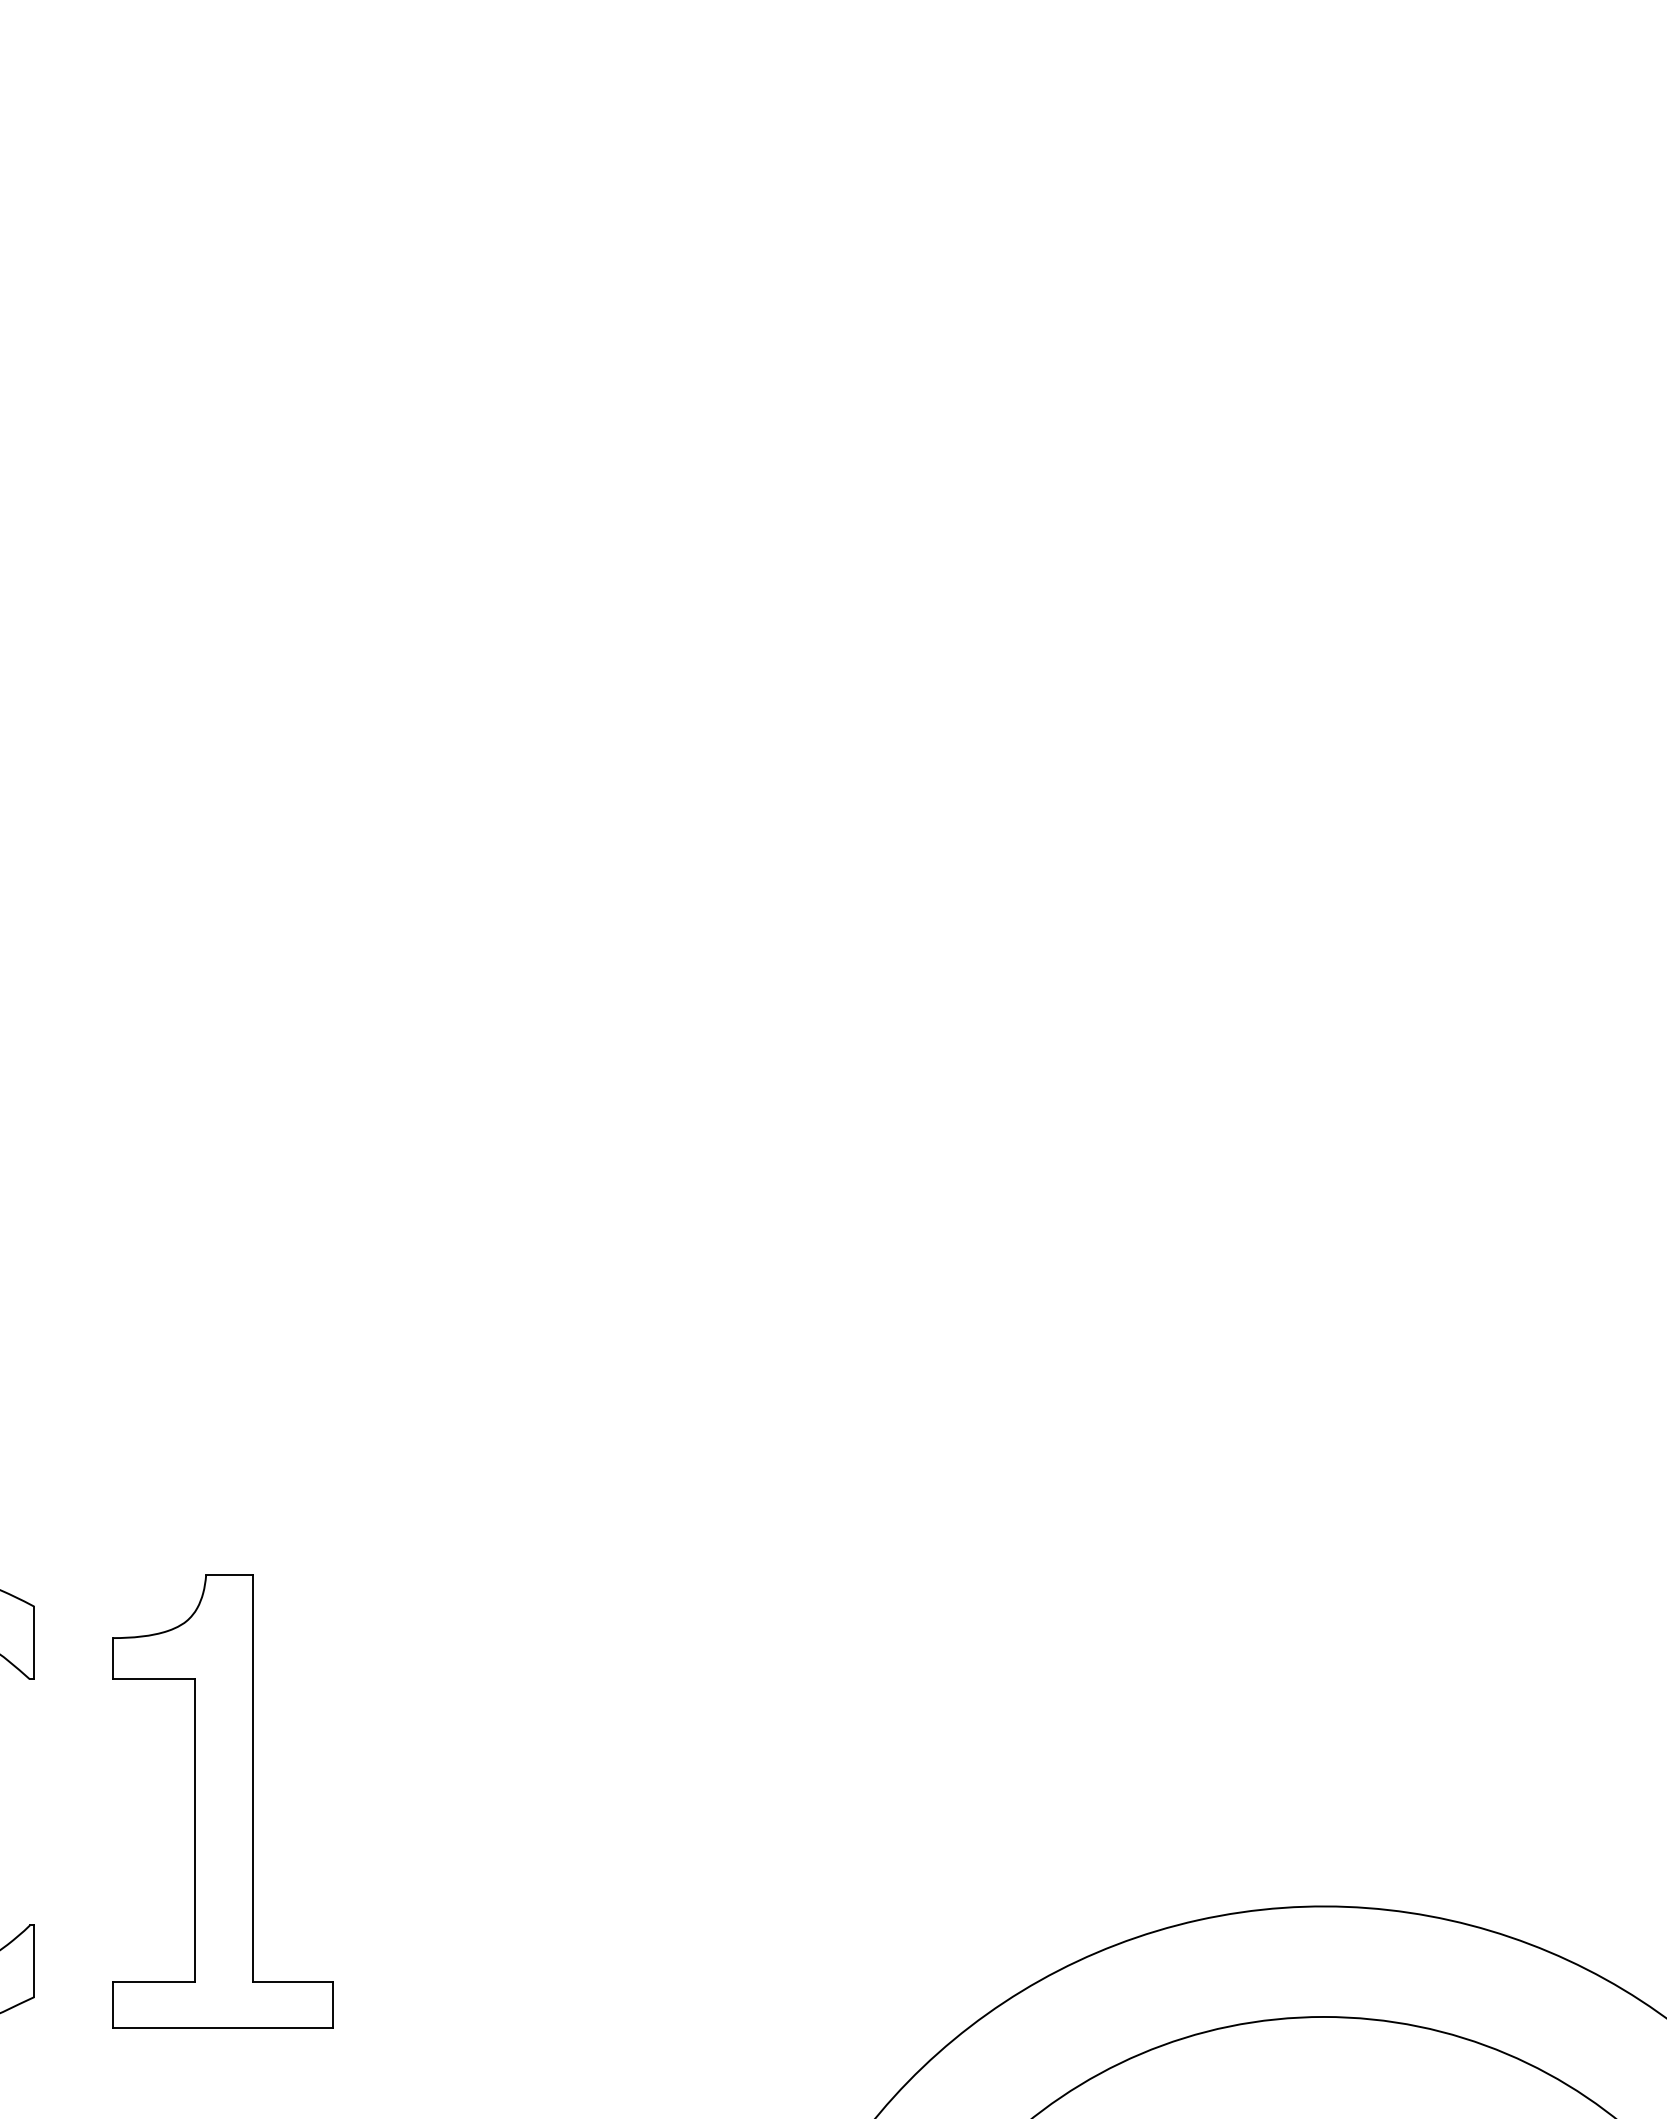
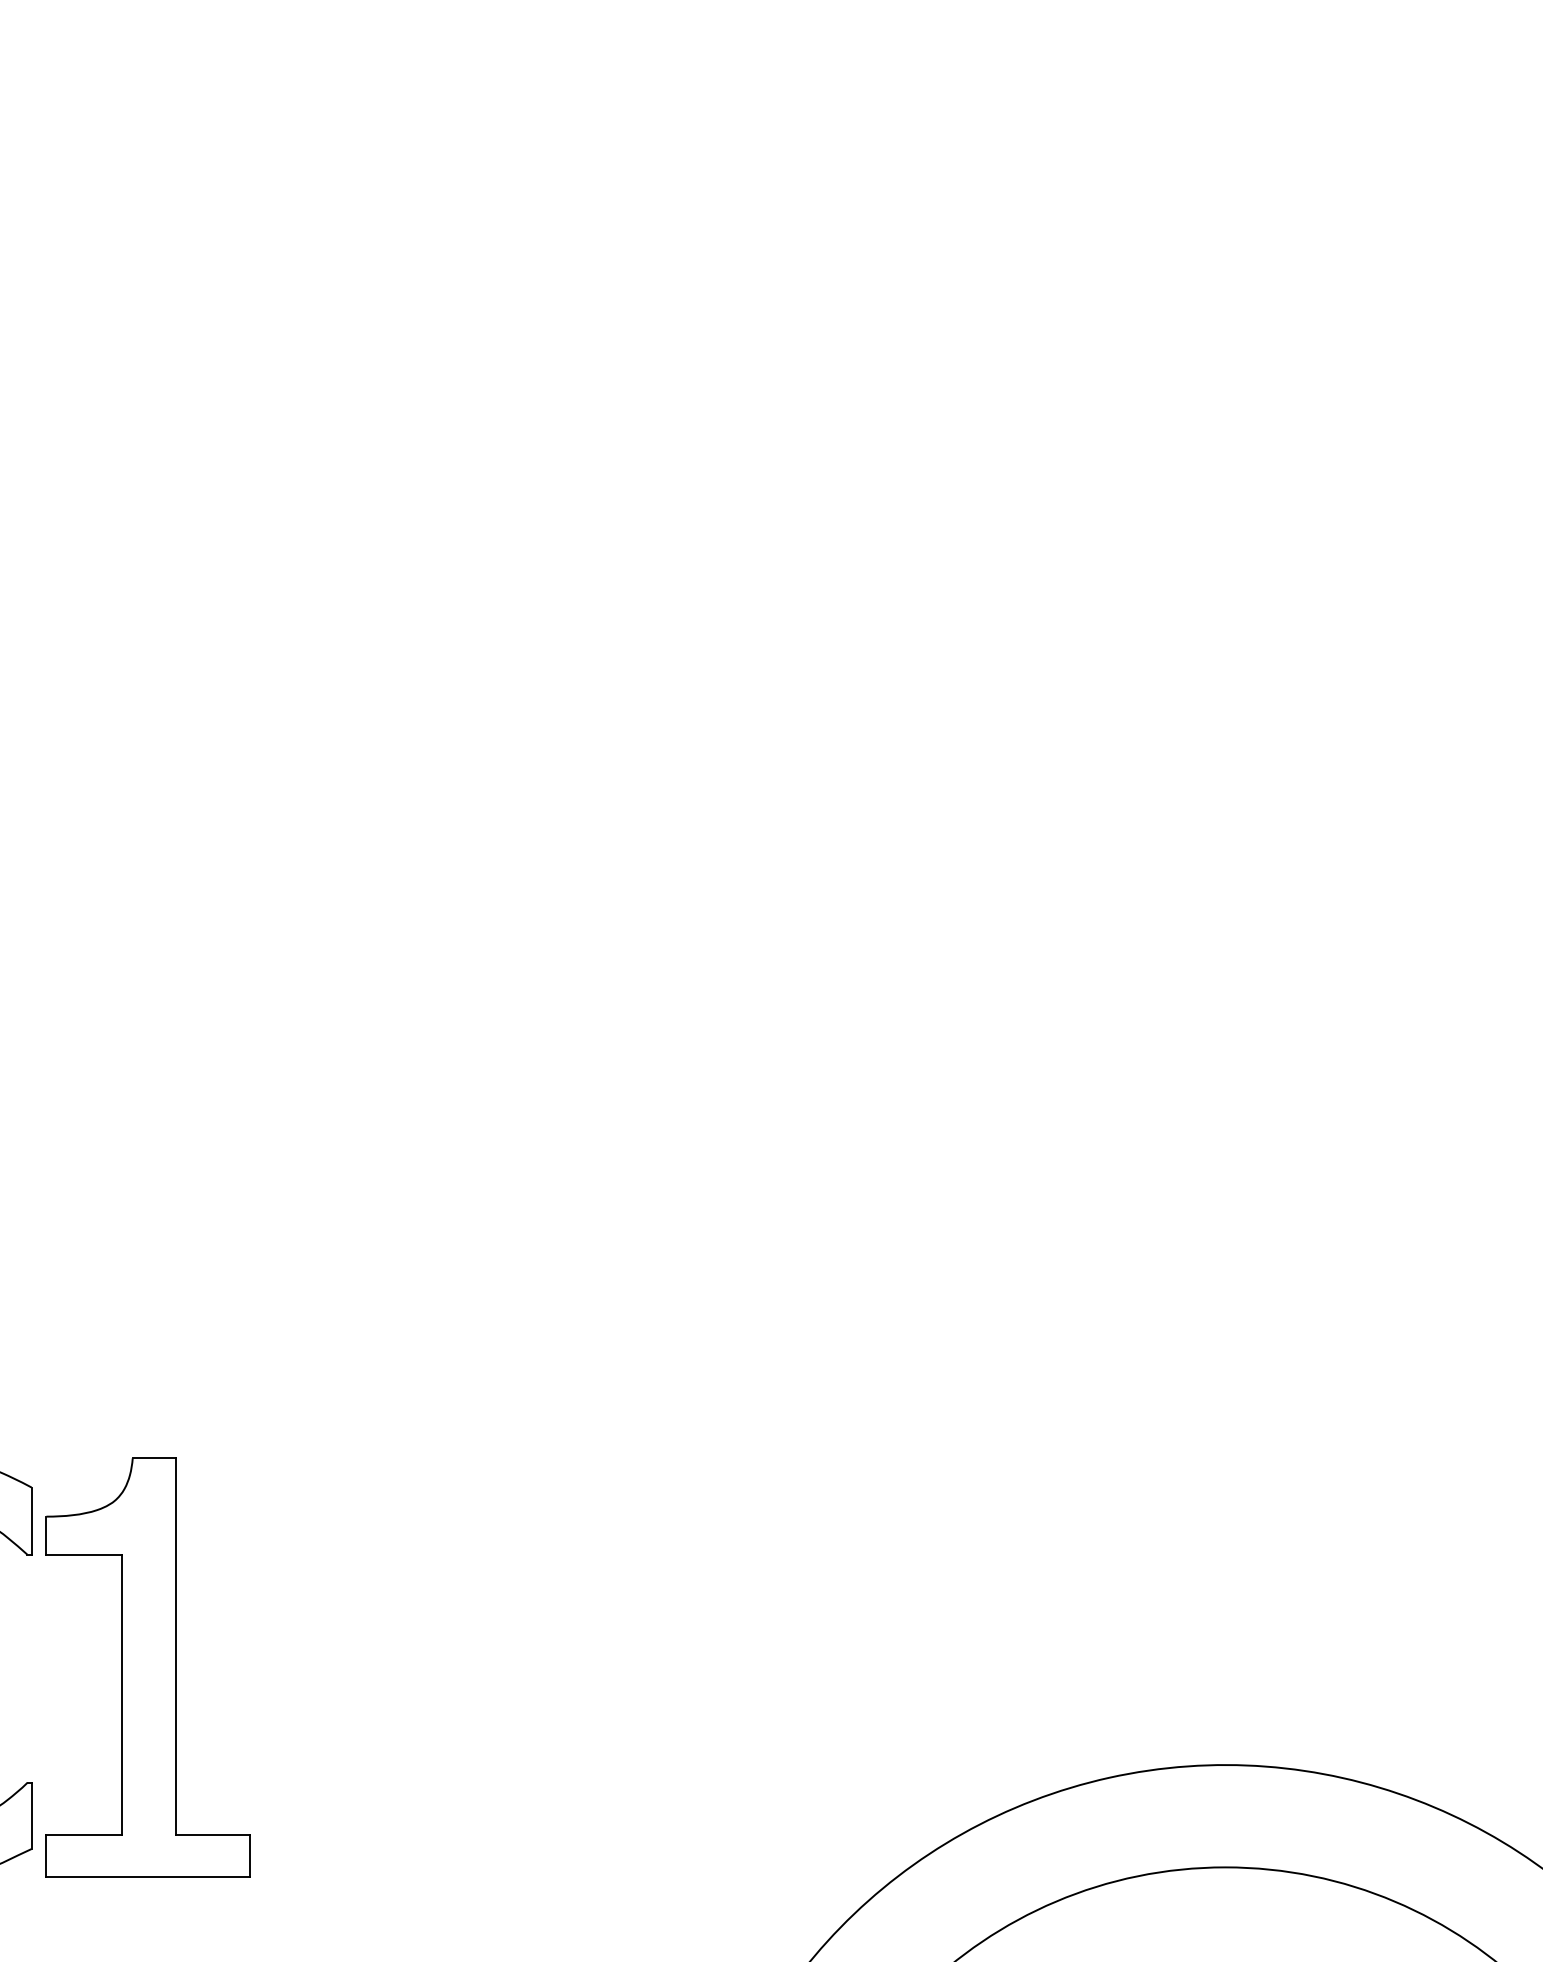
part: (222, 1801) -> (147, 1667), moved

